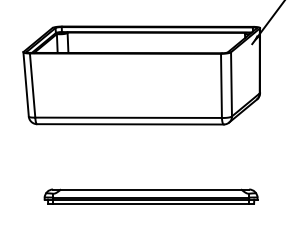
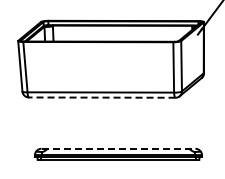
line: (129, 124) -> (101, 97), solid -> dashed
line: (151, 189) -> (118, 148), solid -> dashed

